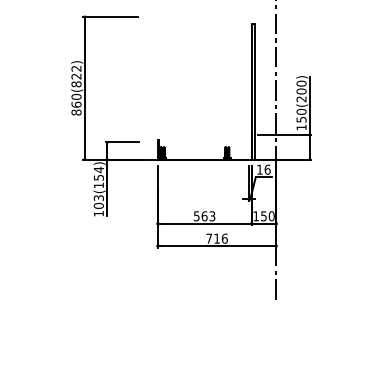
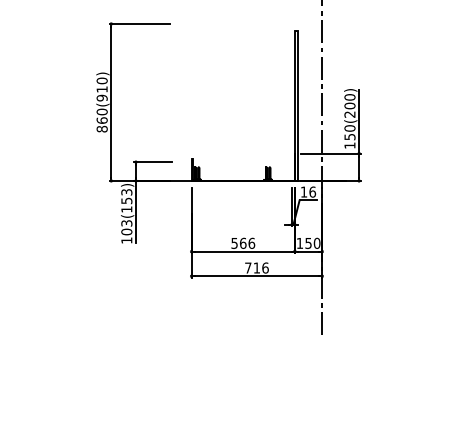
text: (75, 76) -> (101, 89), 860(822) -> 860(910)
text: (98, 169) -> (126, 191), 103(154) -> 103(153)
text: (212, 215) -> (251, 242), 563 -> 566

